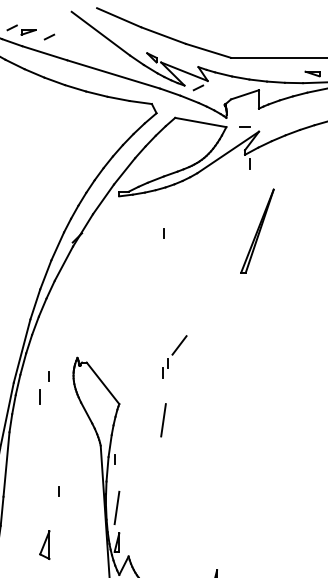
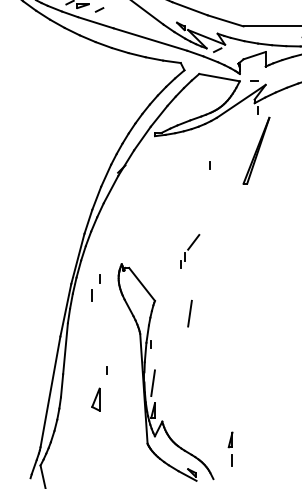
part: (257, 230) -> (256, 150), moved
line: (162, 233) -> (209, 165), moved
part: (175, 356) -> (190, 251), moved
part: (44, 544) -> (95, 399), moved

